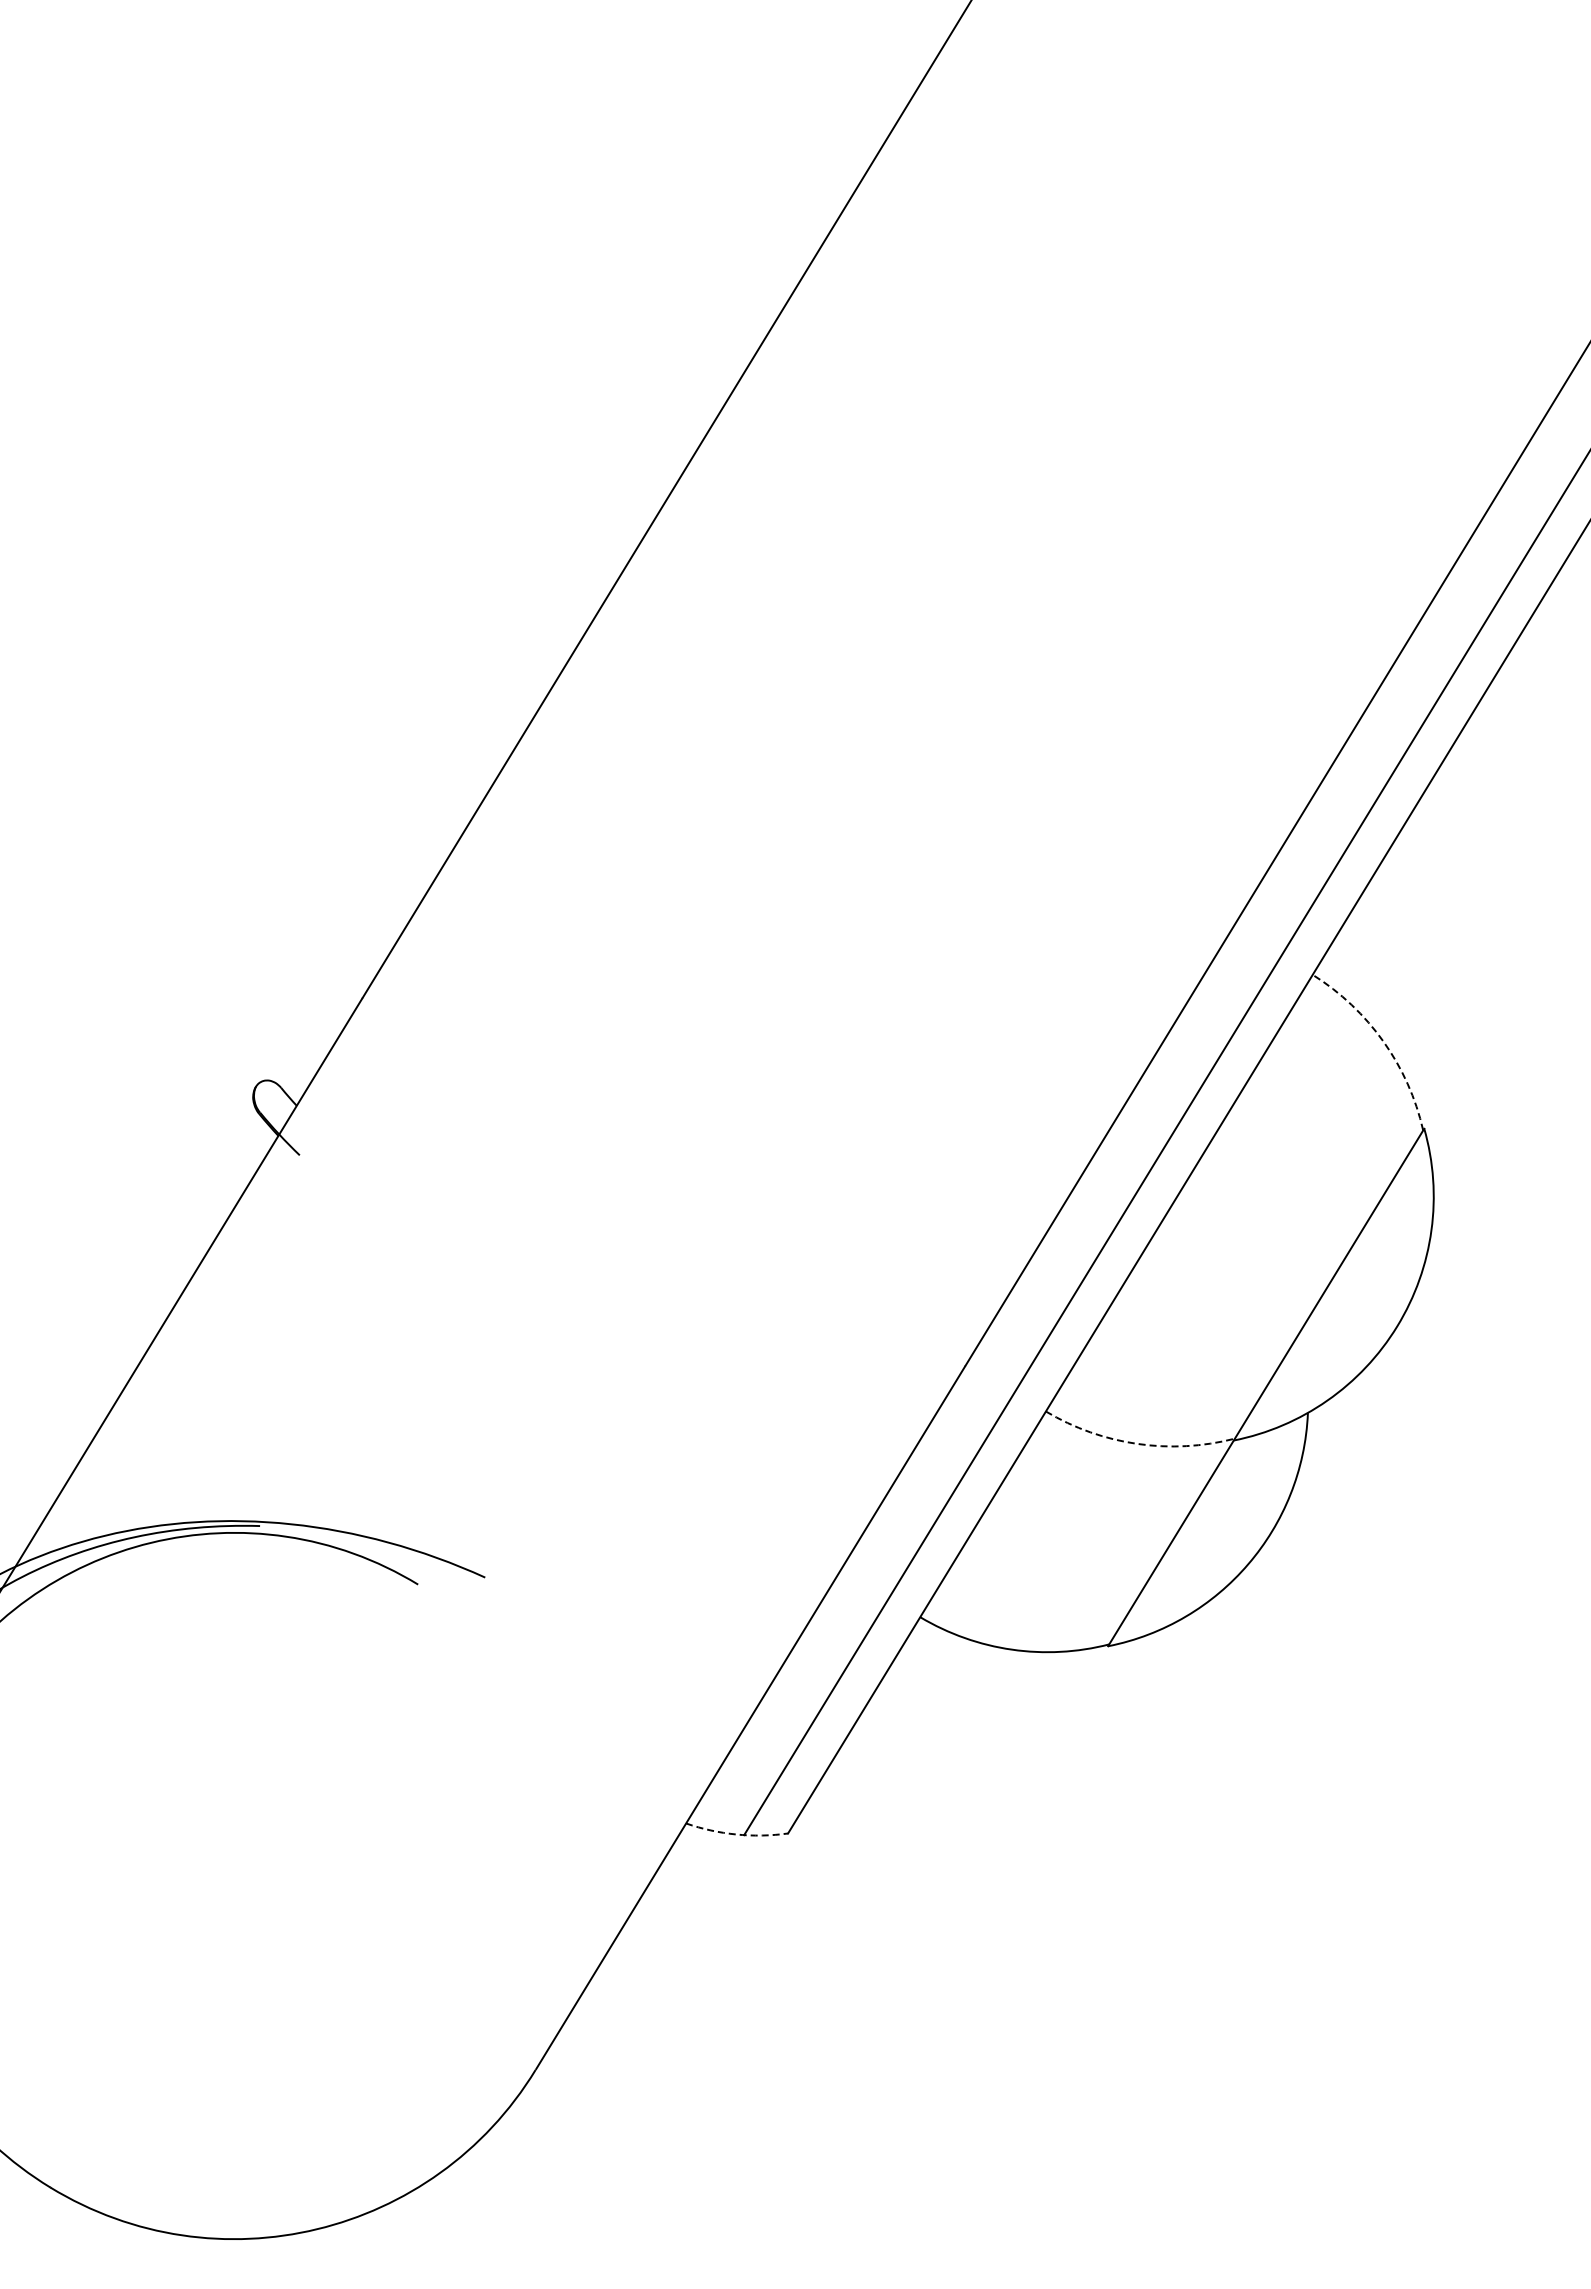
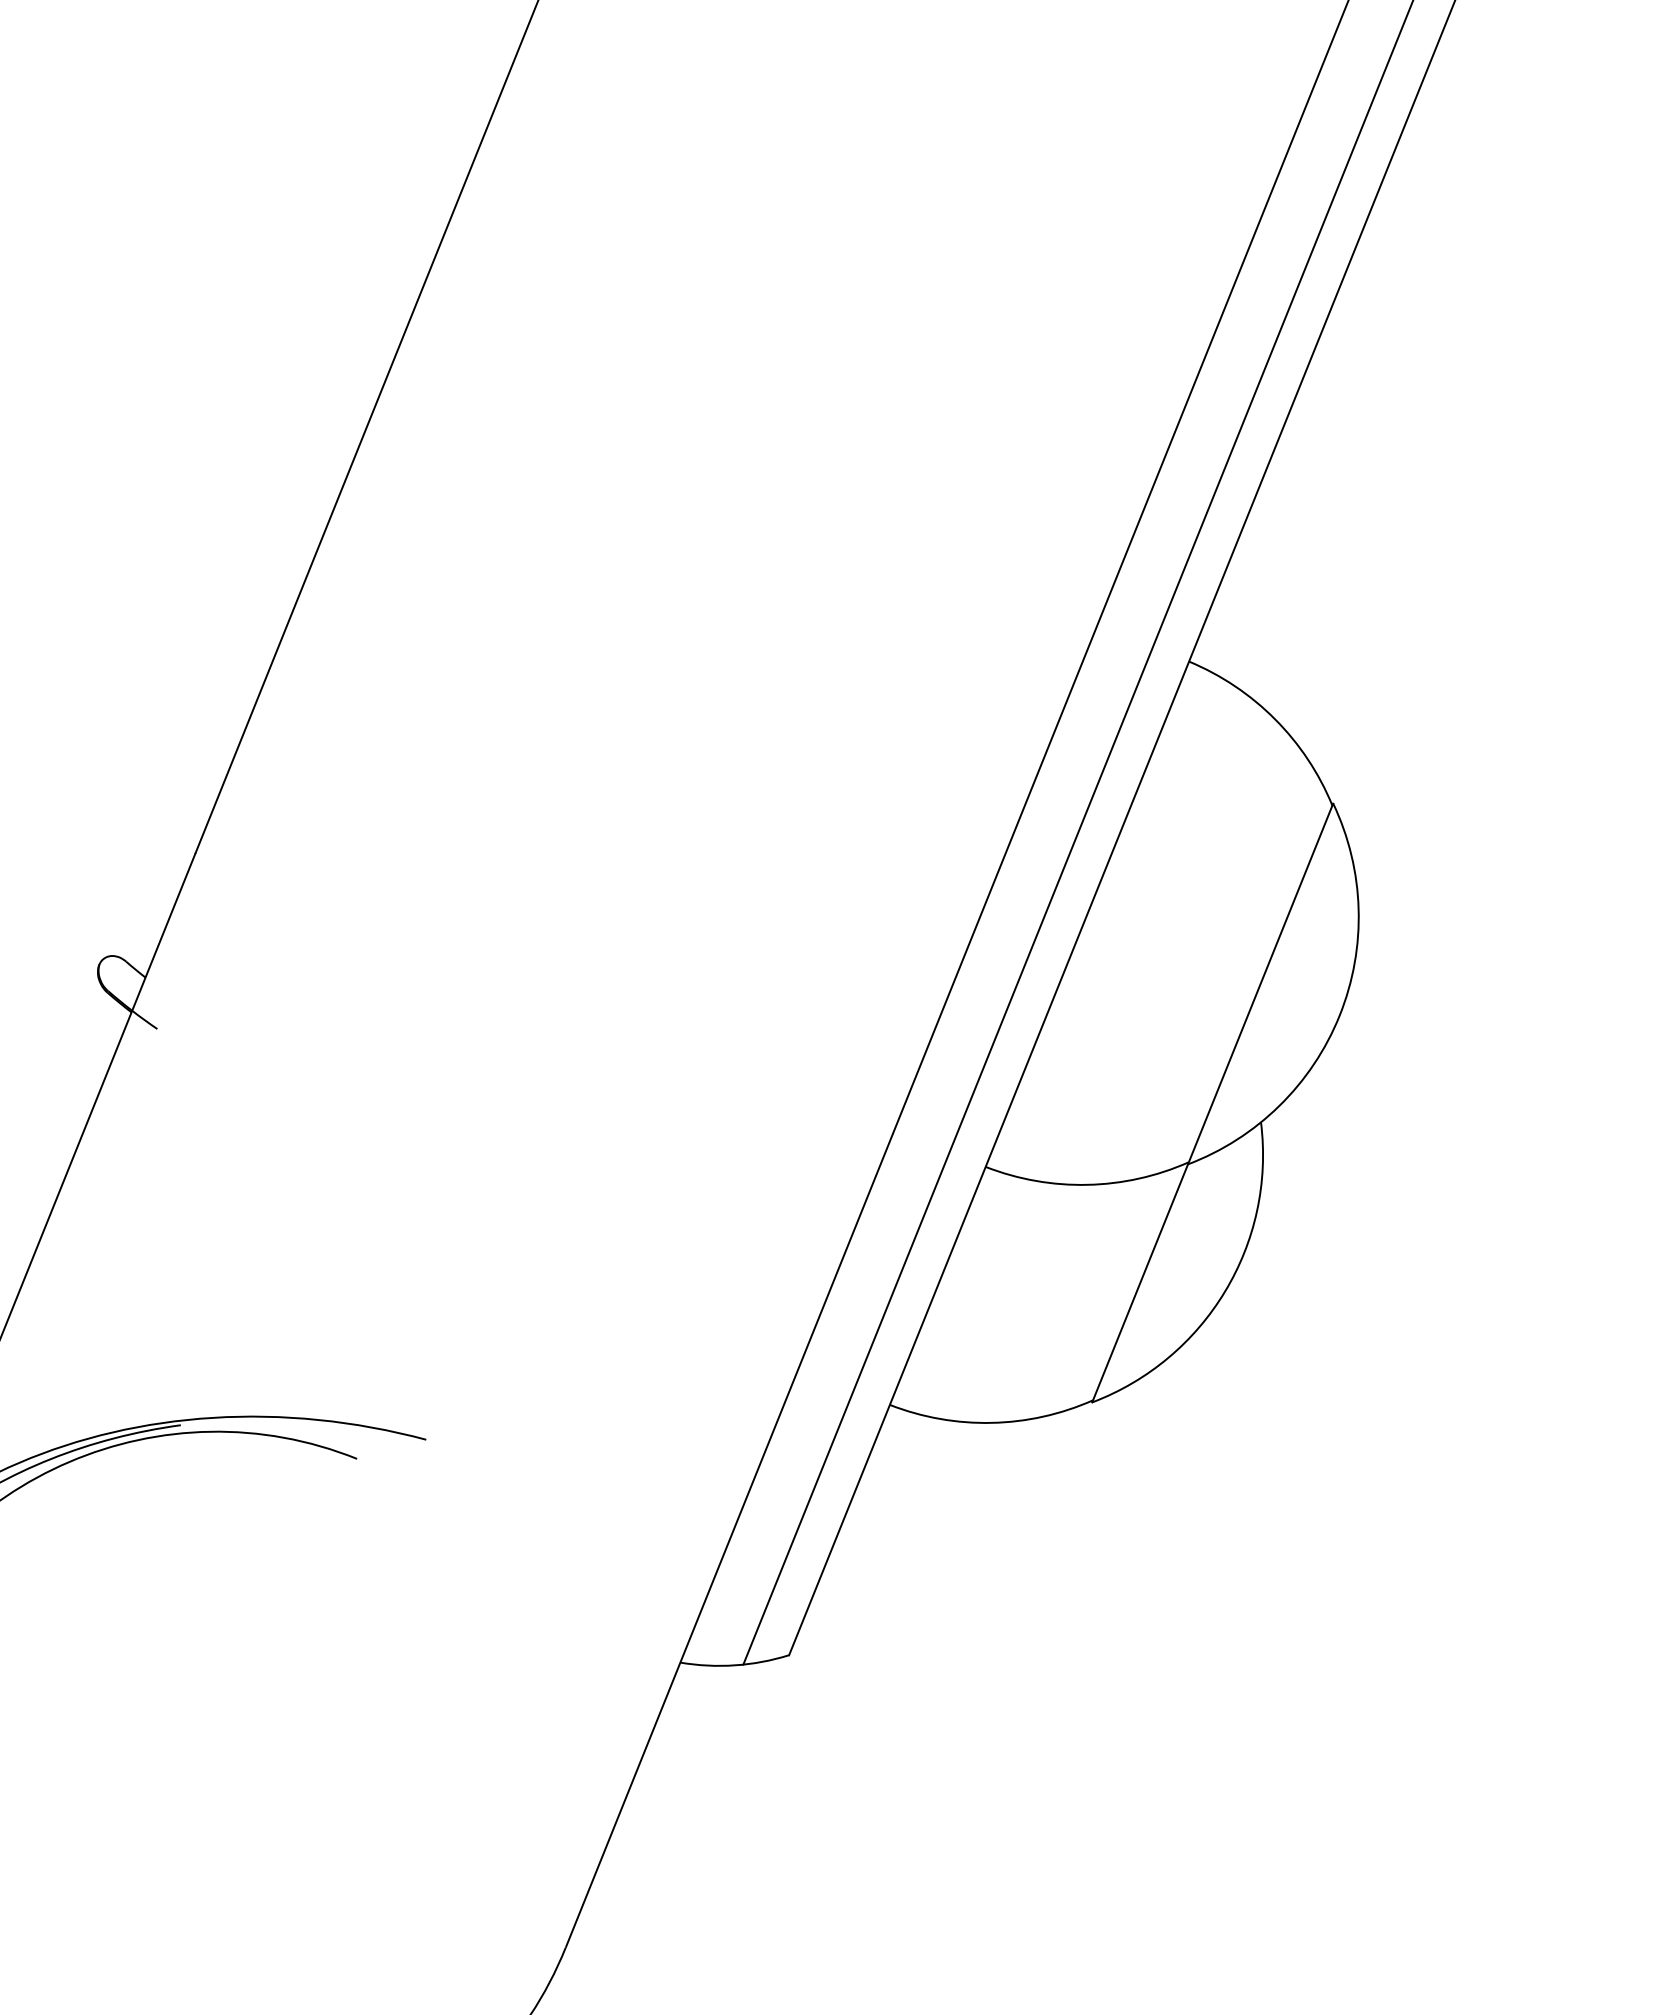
arc: (1383, 1041) -> (1275, 719), dashed -> solid
arc: (1137, 1443) -> (1087, 1184), dashed -> solid
arc: (736, 1834) -> (735, 1665), dashed -> solid

